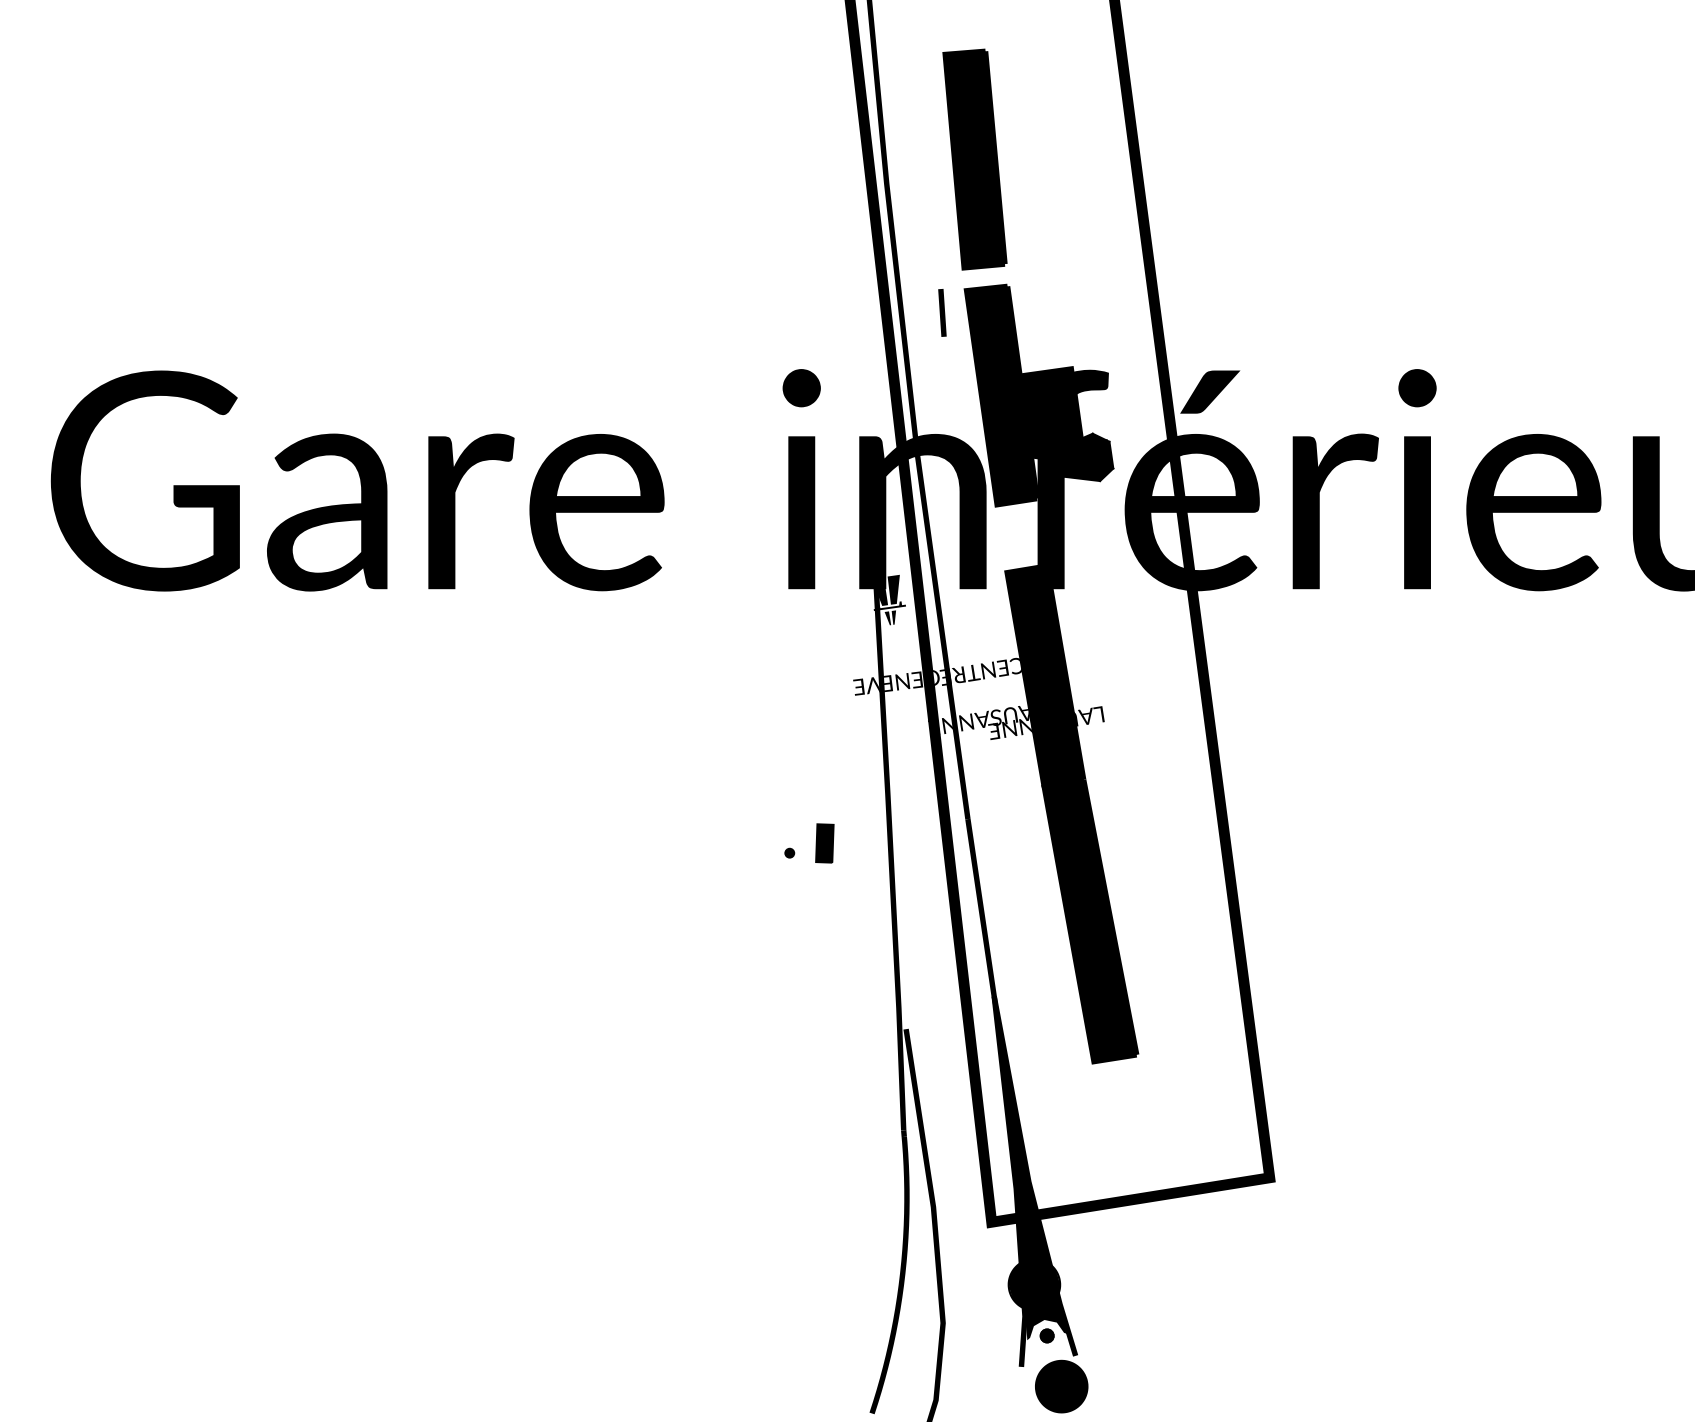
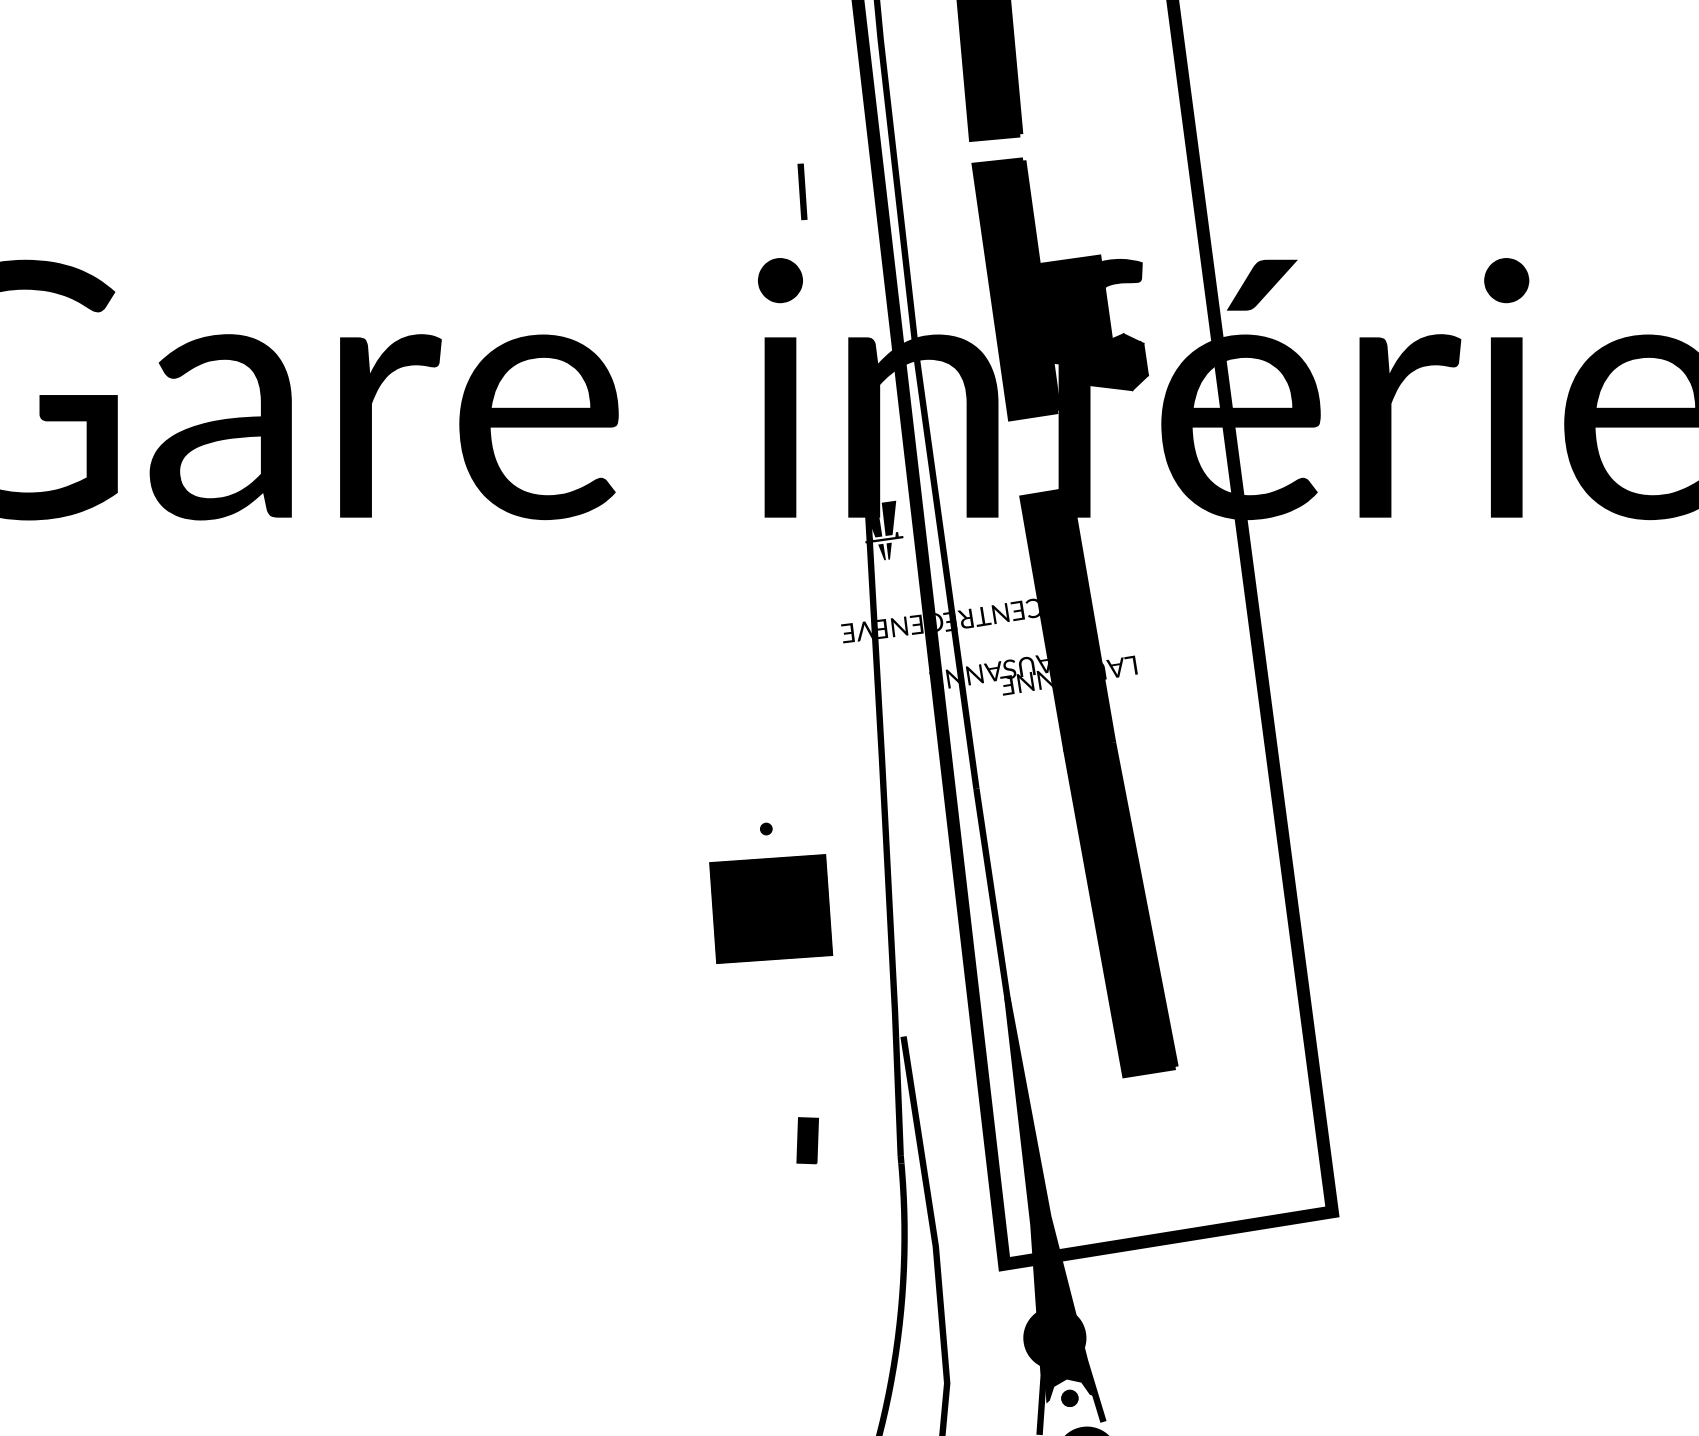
line: (942, 312) -> (802, 191), moved
part: (824, 843) -> (807, 1140), moved
part: (793, 920) -> (770, 908), added

